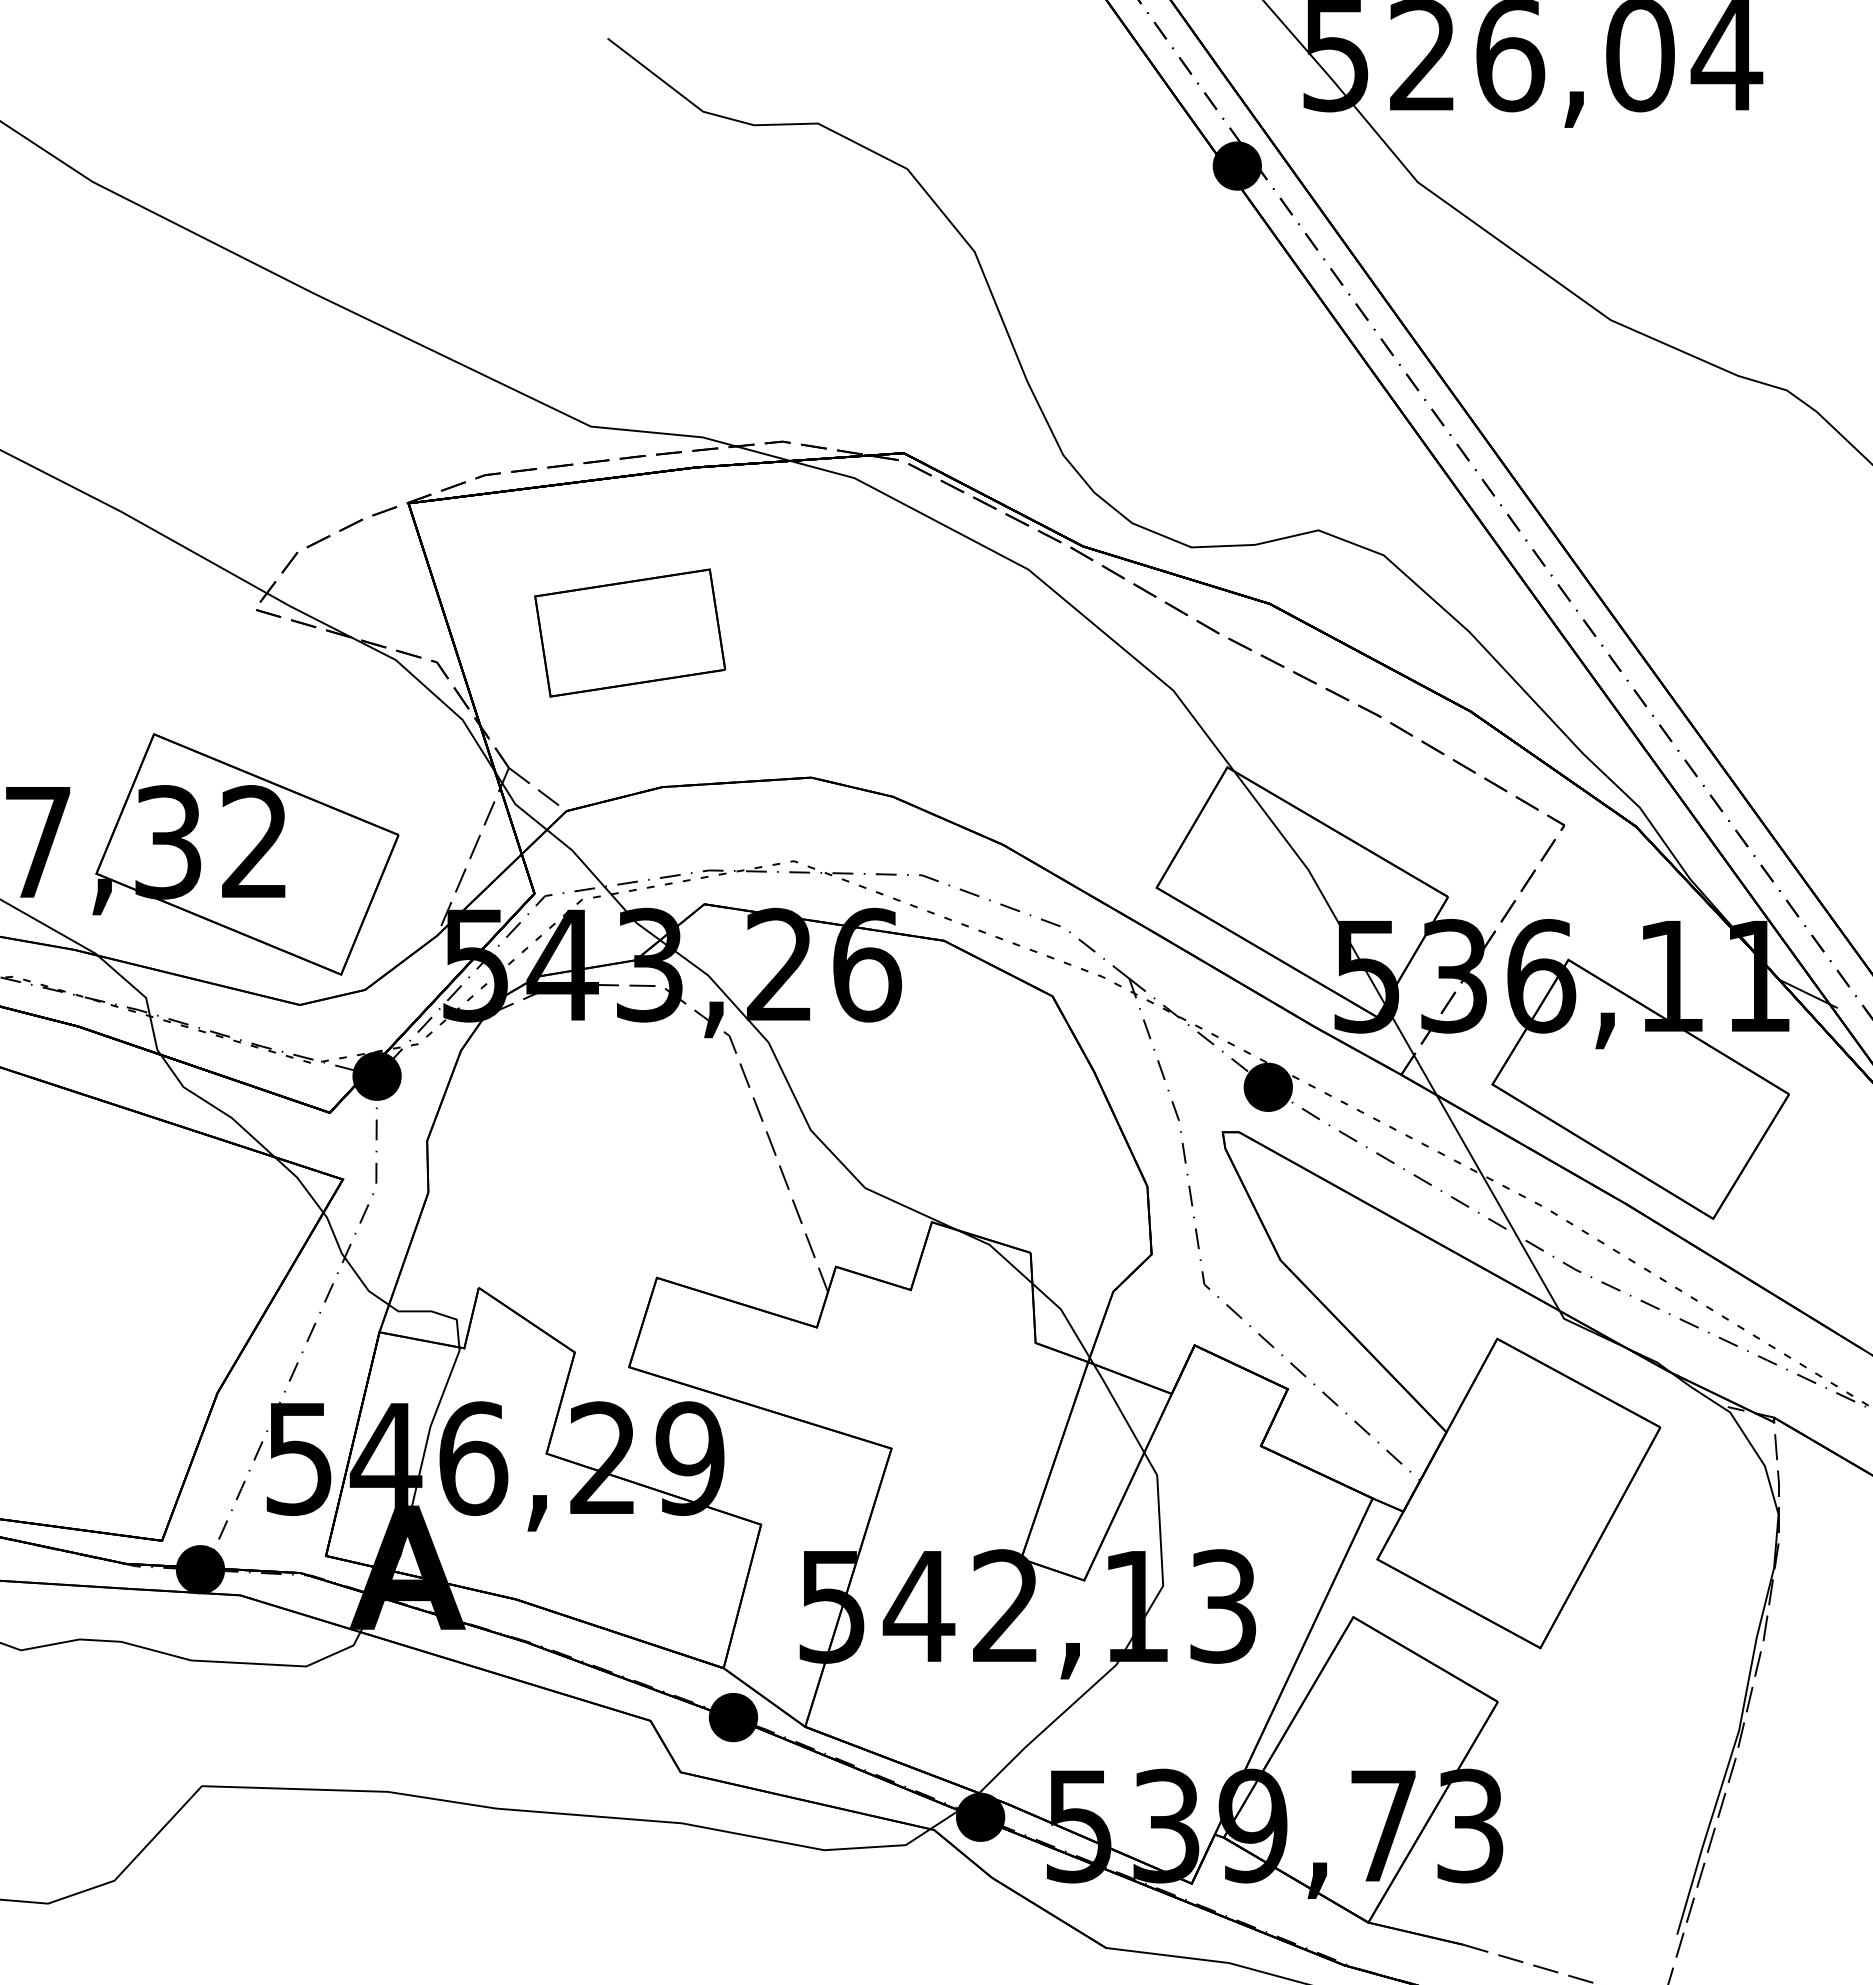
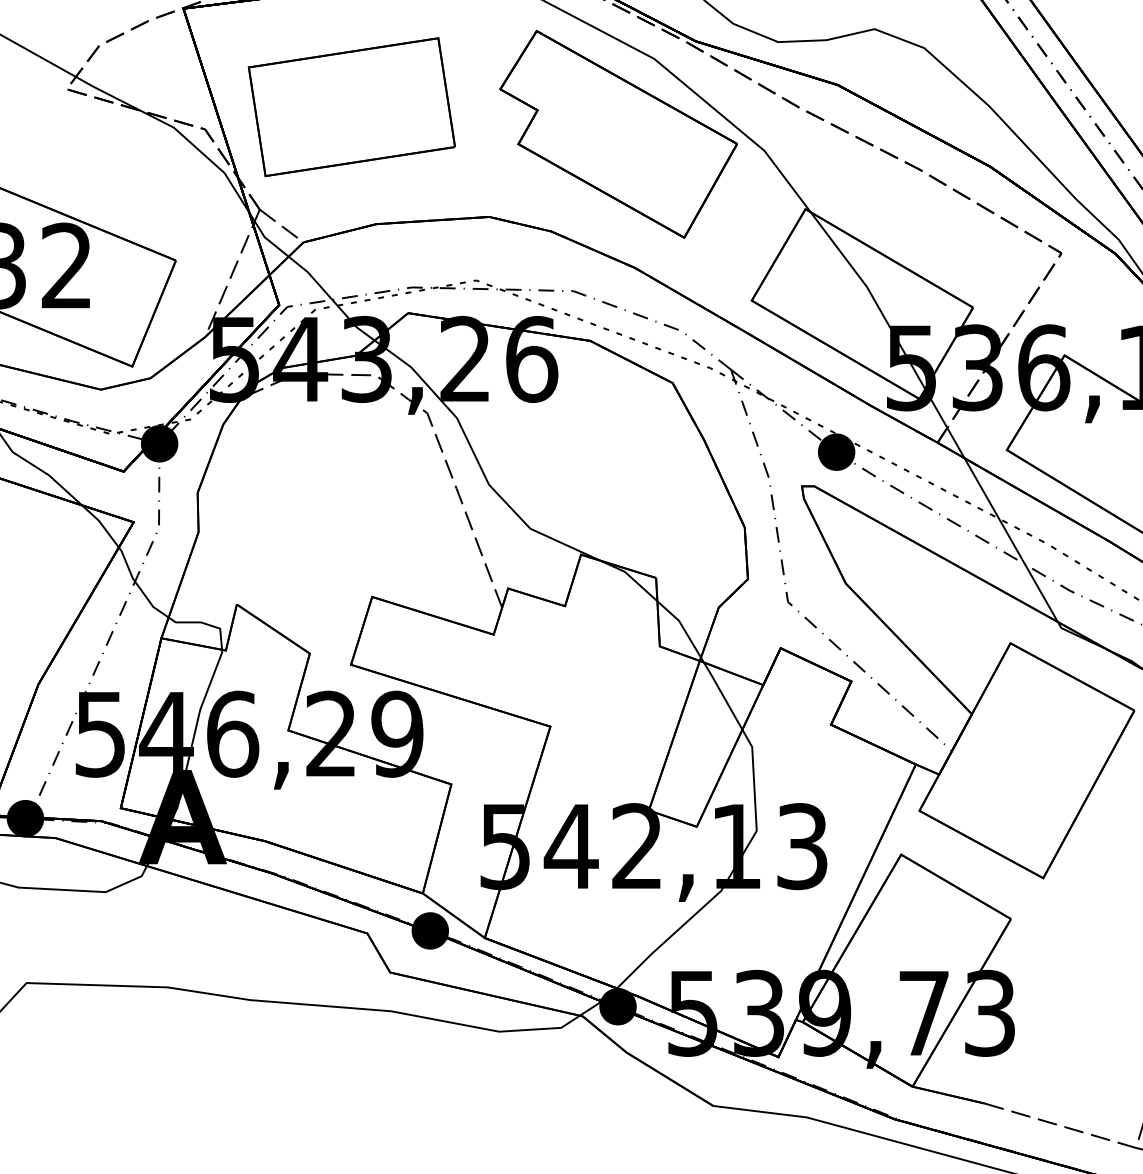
part: (629, 632) -> (351, 106), size x1.43
part: (981, 668) -> (618, 134), added

